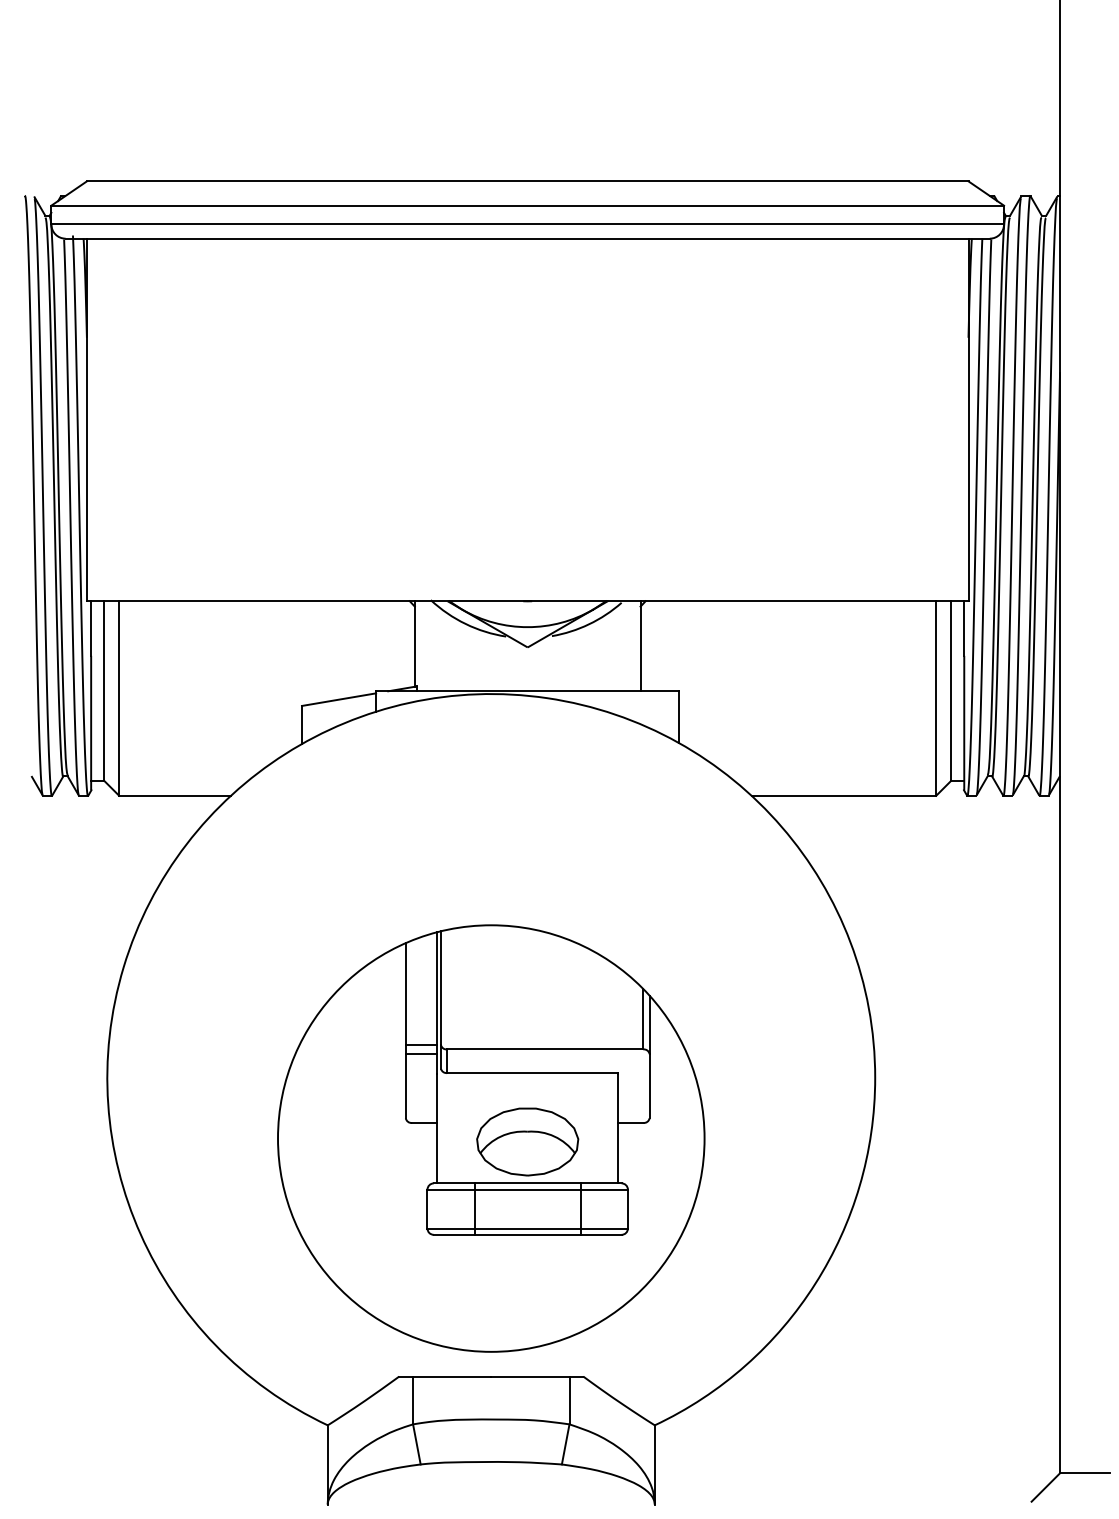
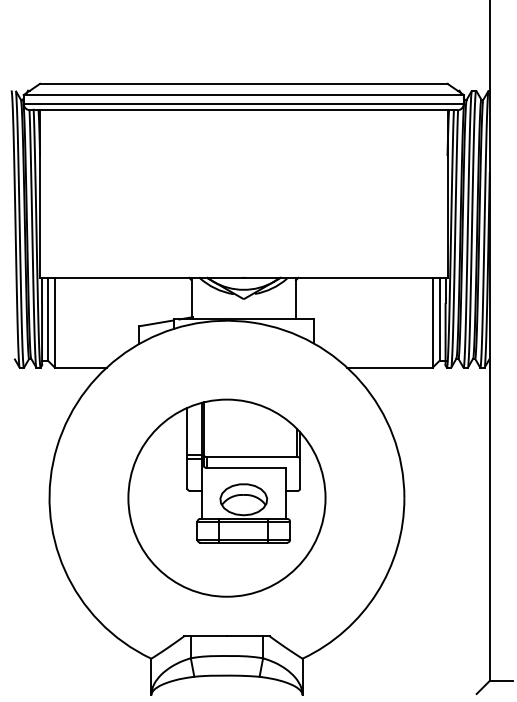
part: (490, 1137) -> (226, 497), moved

